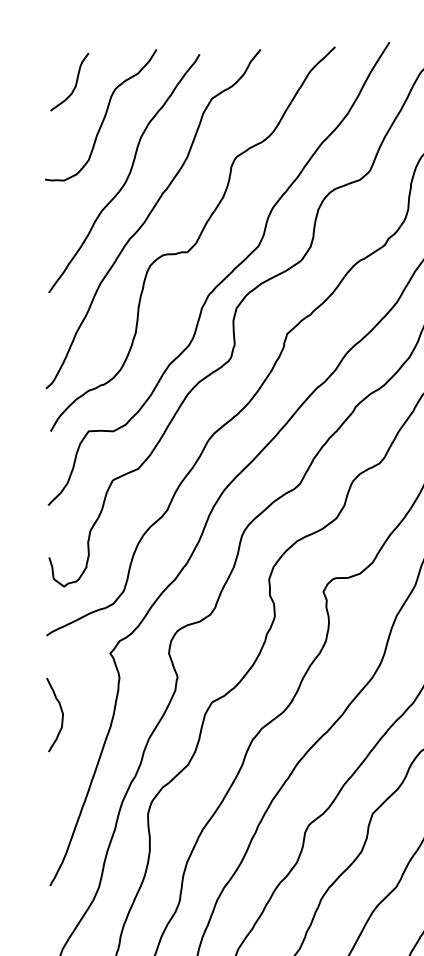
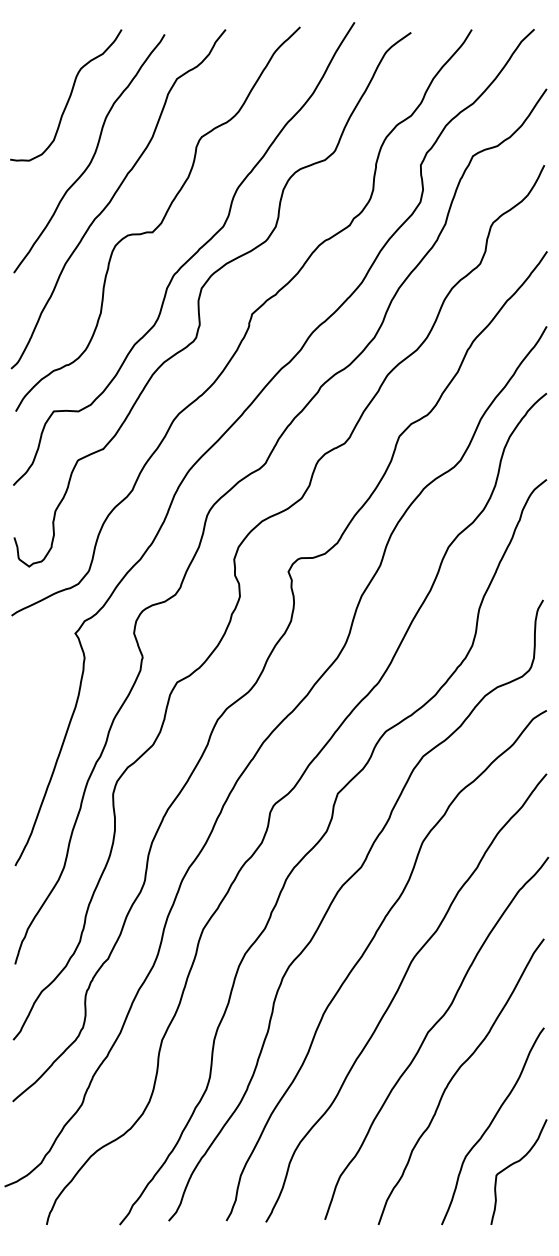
curve: (75, 82) -> (40, 62), removed
curve: (61, 712) -> (26, 692), removed

